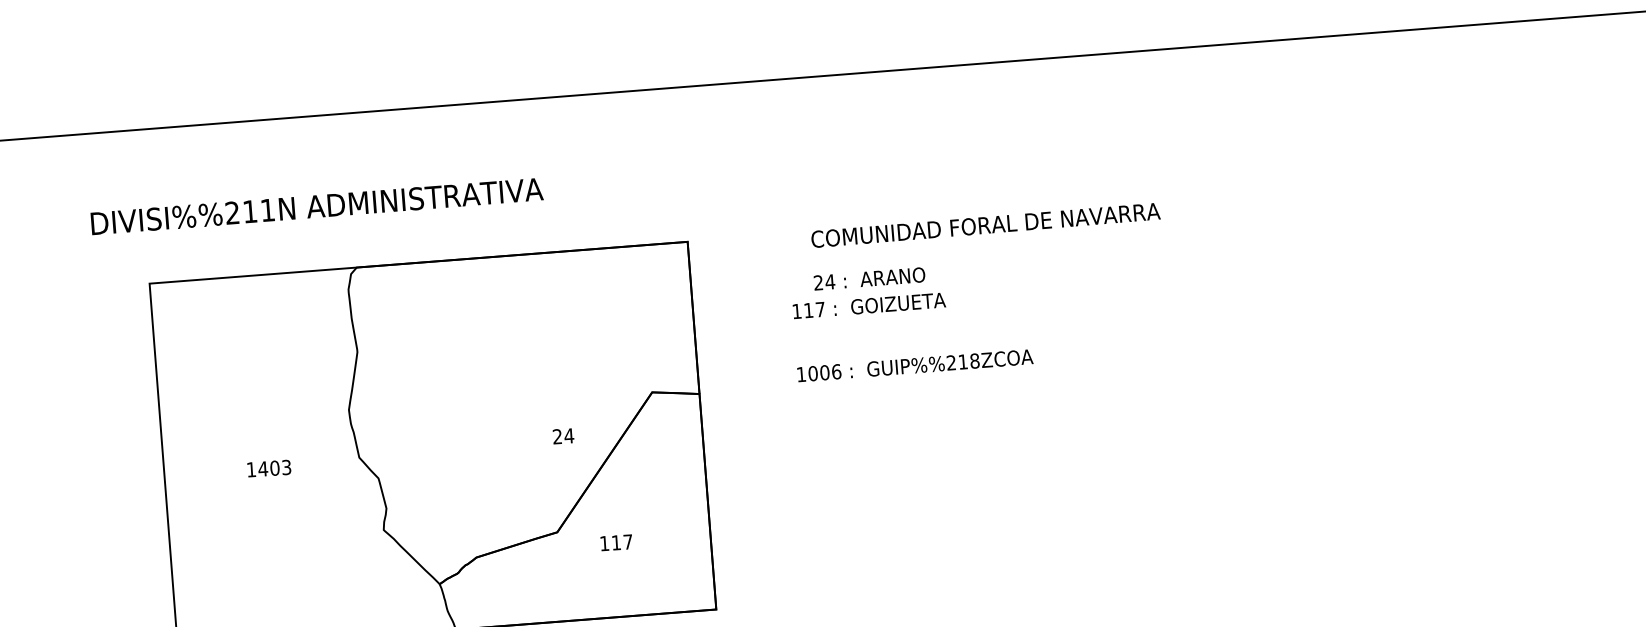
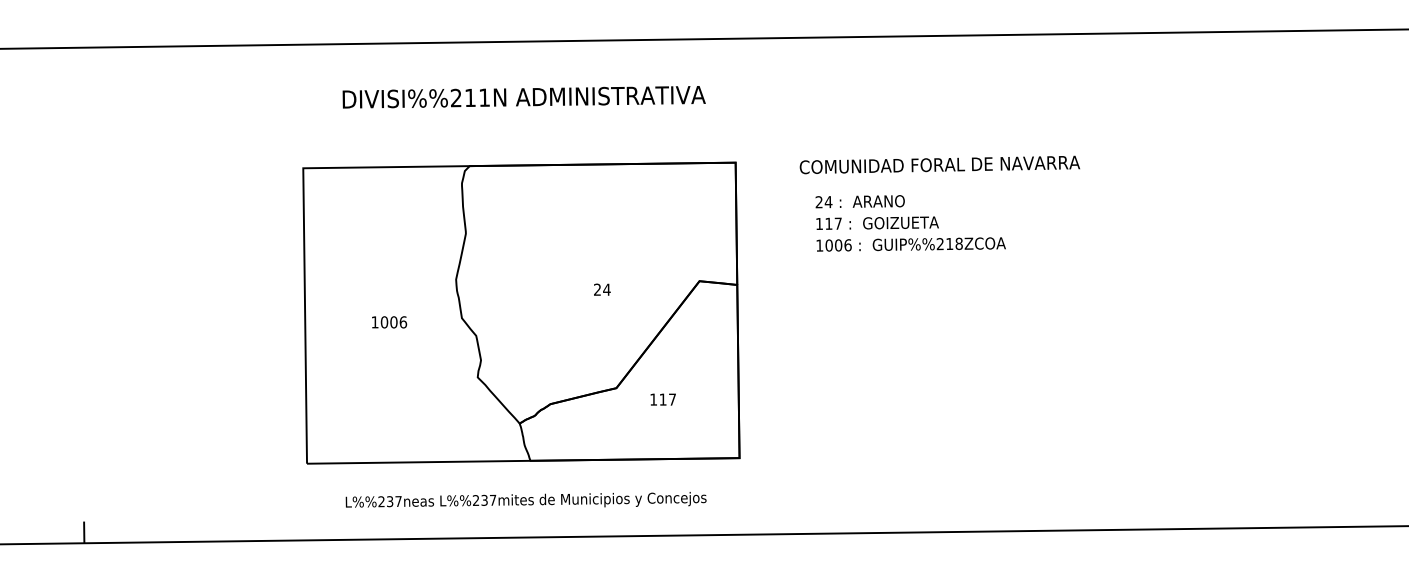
text: (316, 206) -> (523, 97), moved
text: (985, 224) -> (939, 164), moved
text: (868, 278) -> (859, 201), moved
text: (914, 365) -> (910, 244), moved
text: (563, 435) -> (602, 289), moved
text: (274, 468) -> (393, 322), 1403 -> 1006

